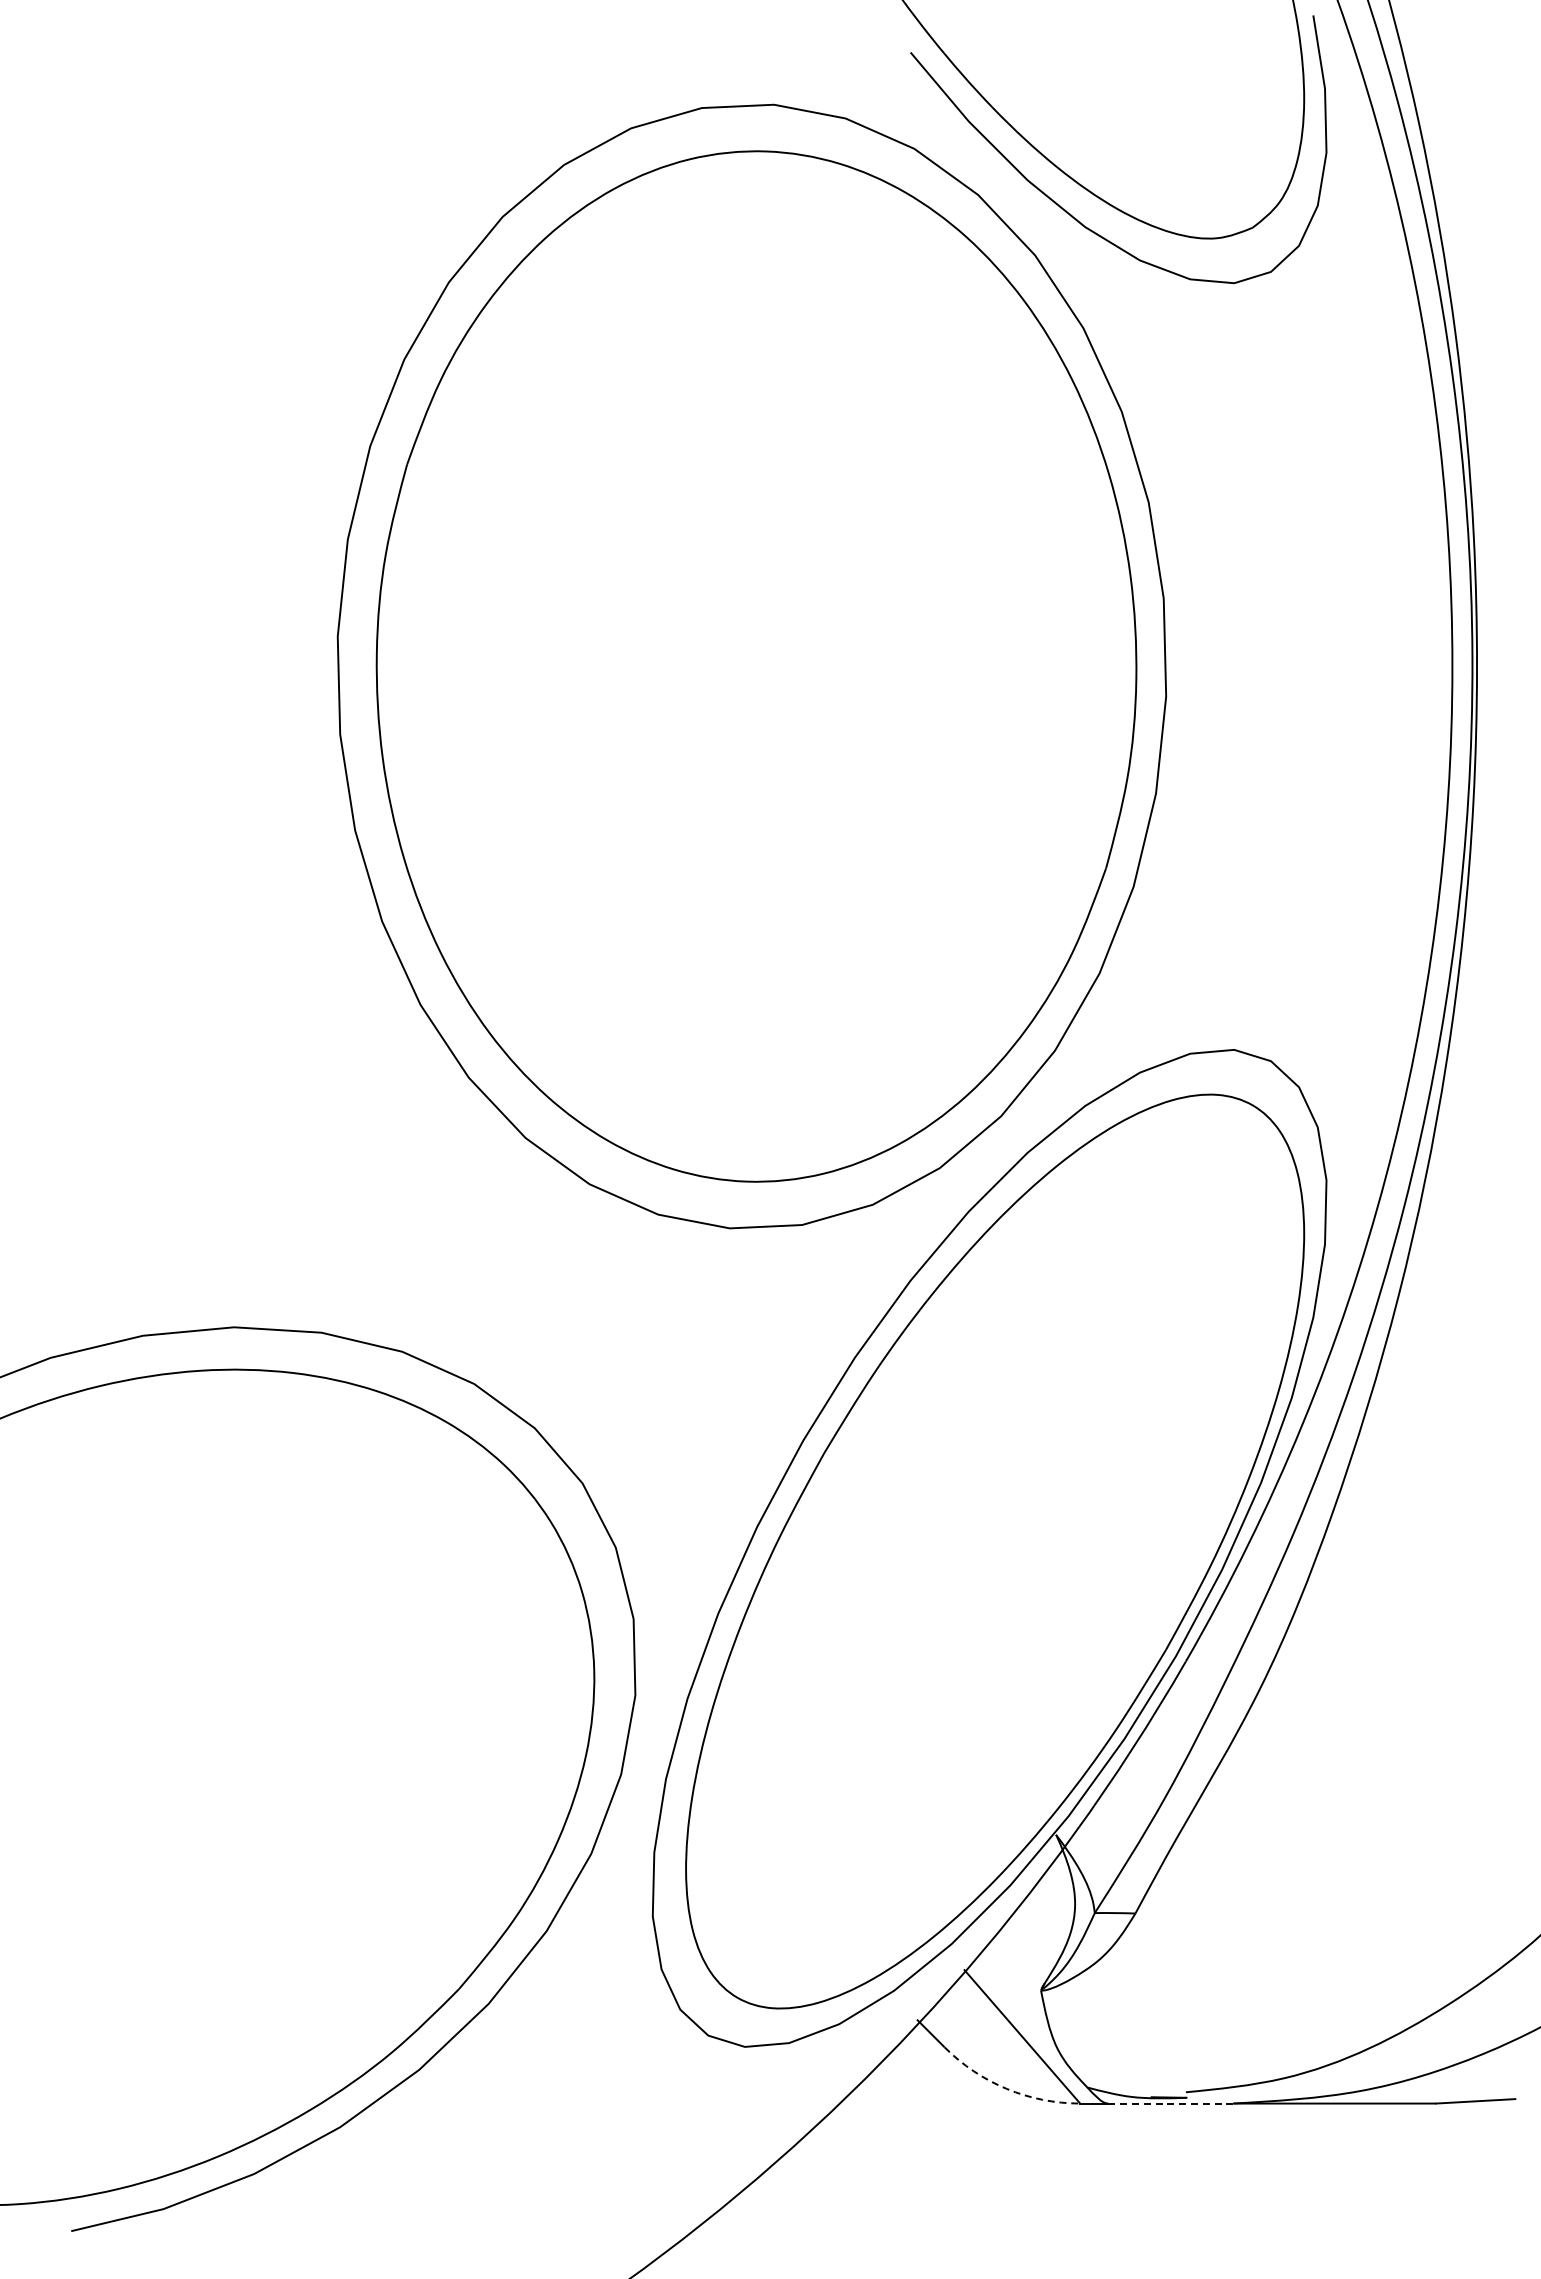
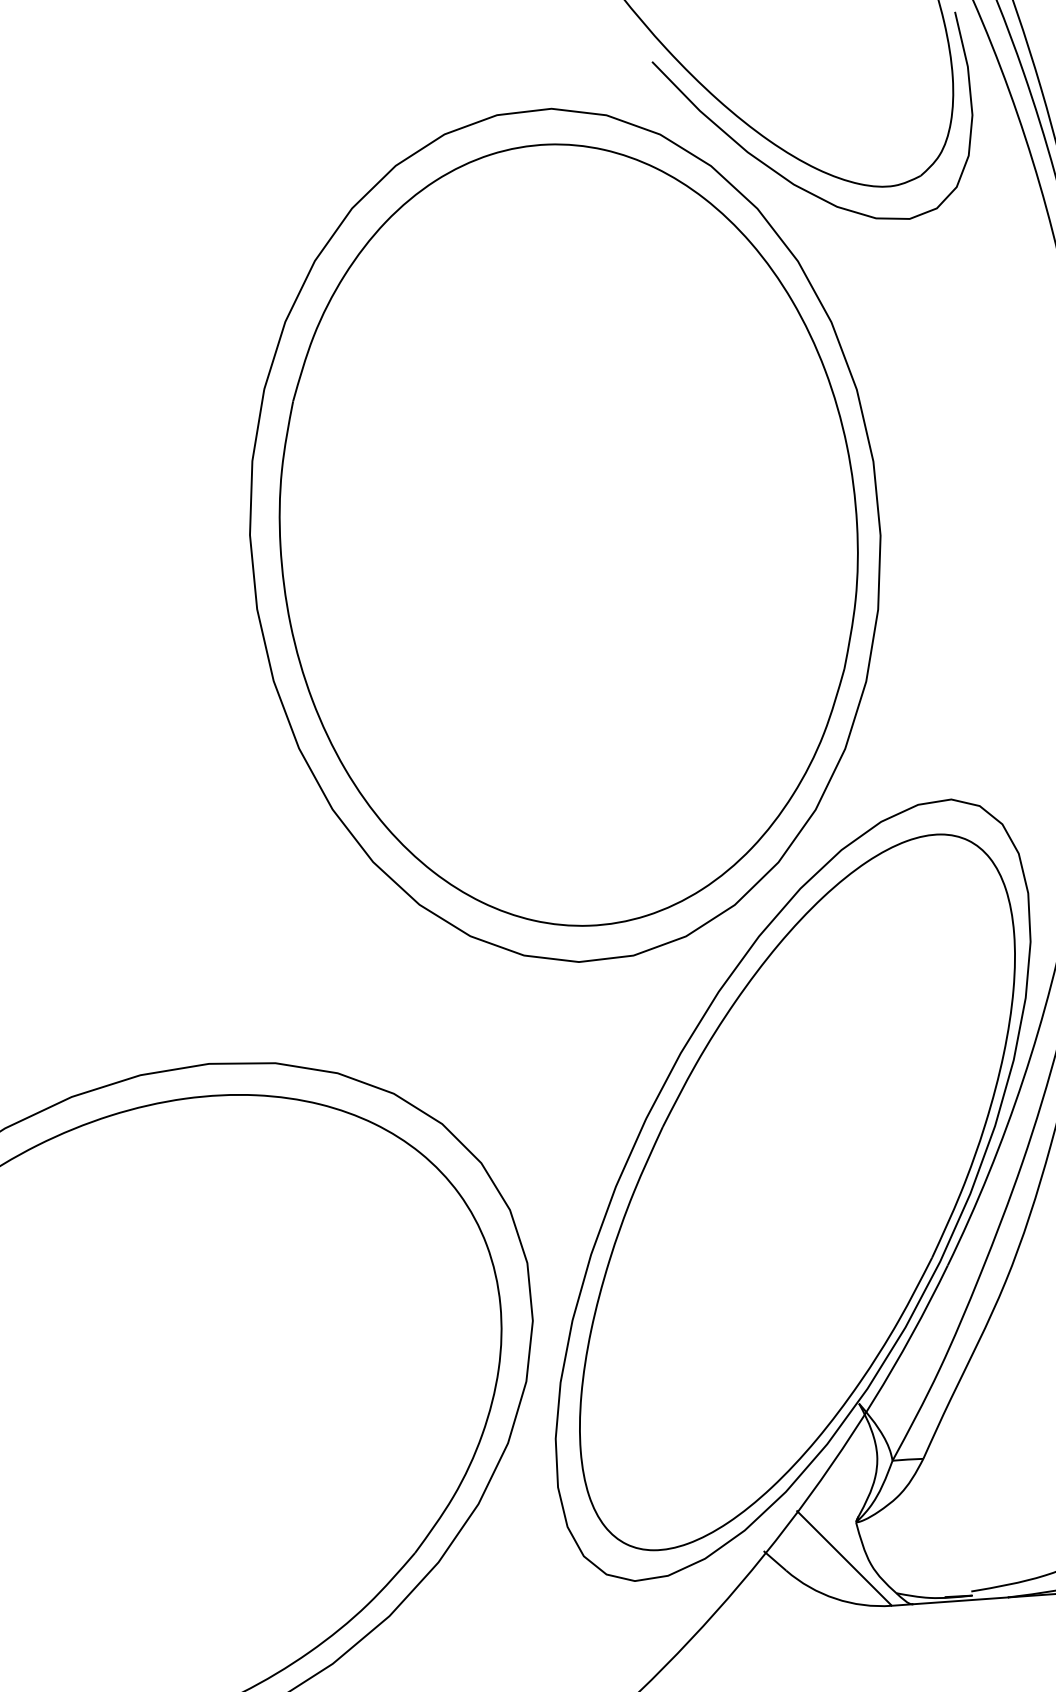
arc: (1006, 2088) -> (835, 1598), dashed -> solid
line: (1170, 2103) -> (960, 1600), dashed -> solid

